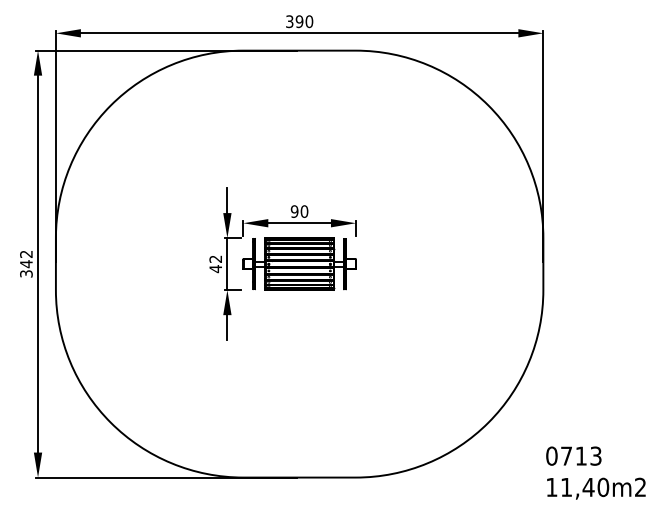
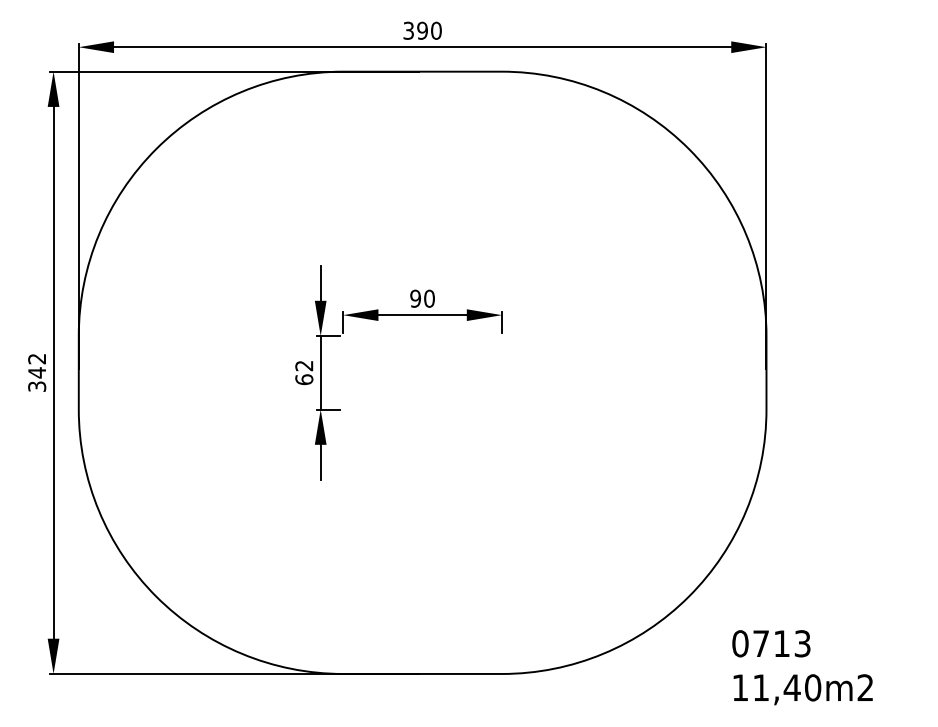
part: (299, 263) -> (422, 371), removed
text: (215, 269) -> (303, 380), 42 -> 62
text: (595, 472) -> (801, 666), moved

